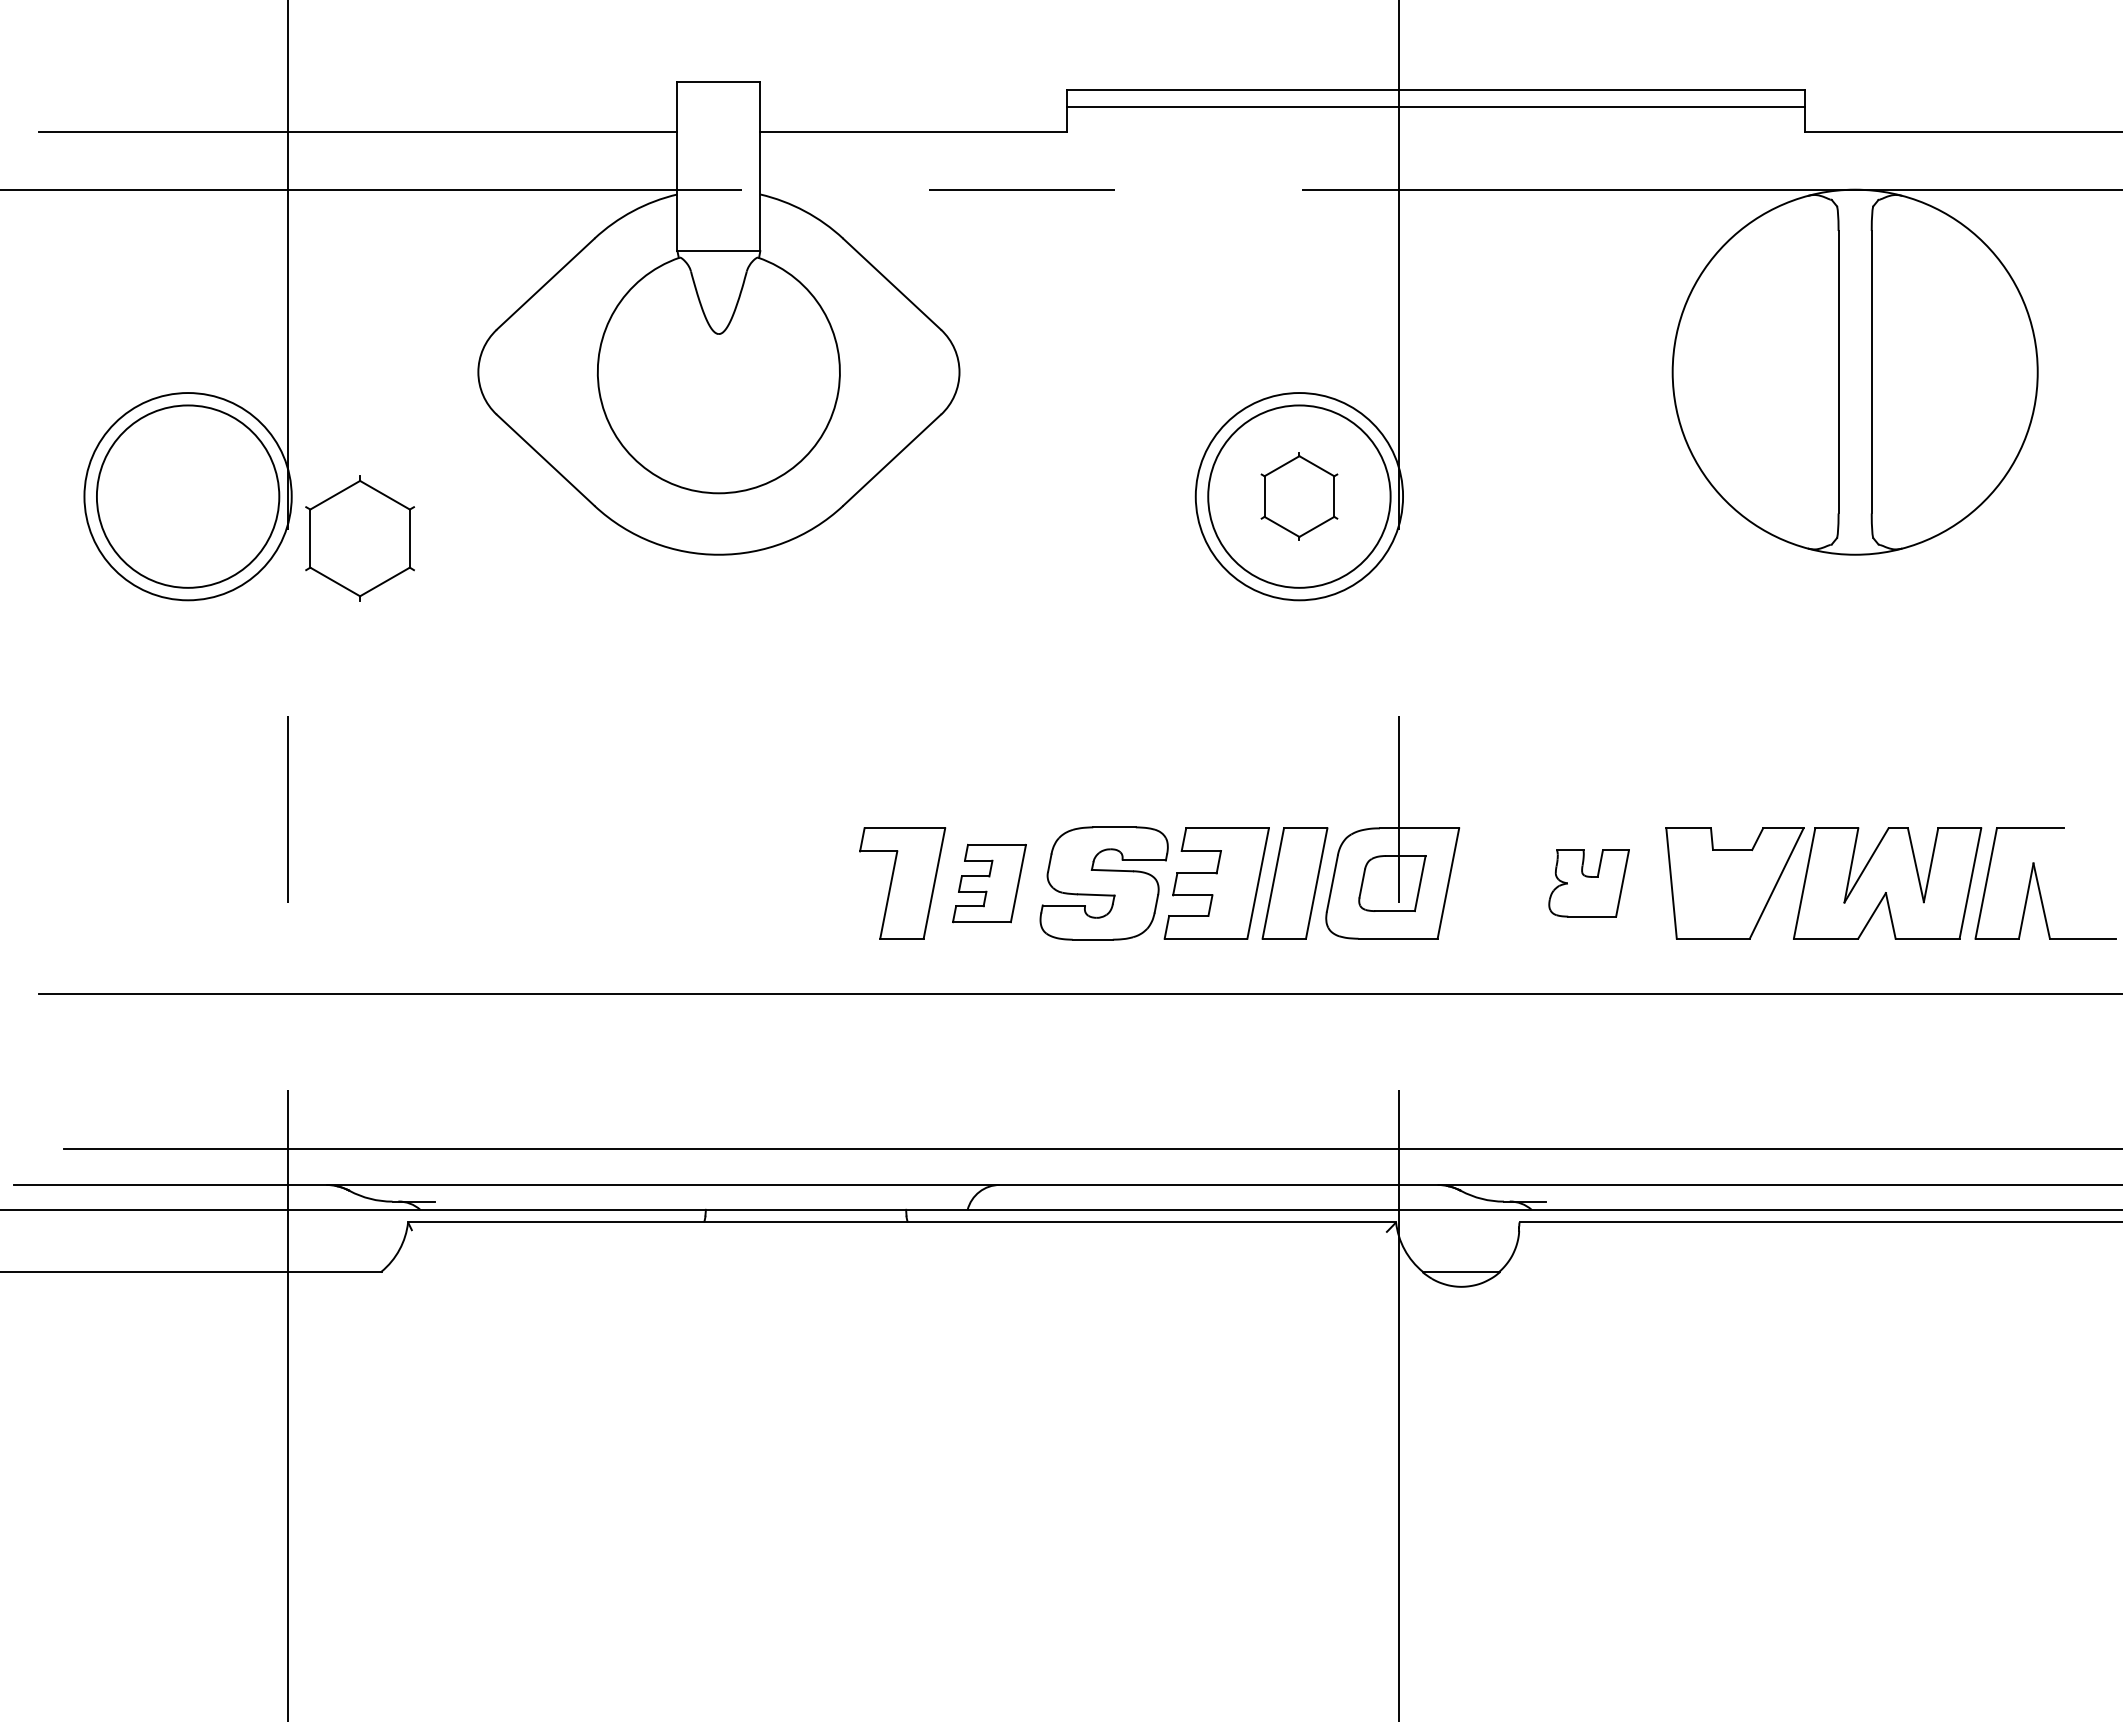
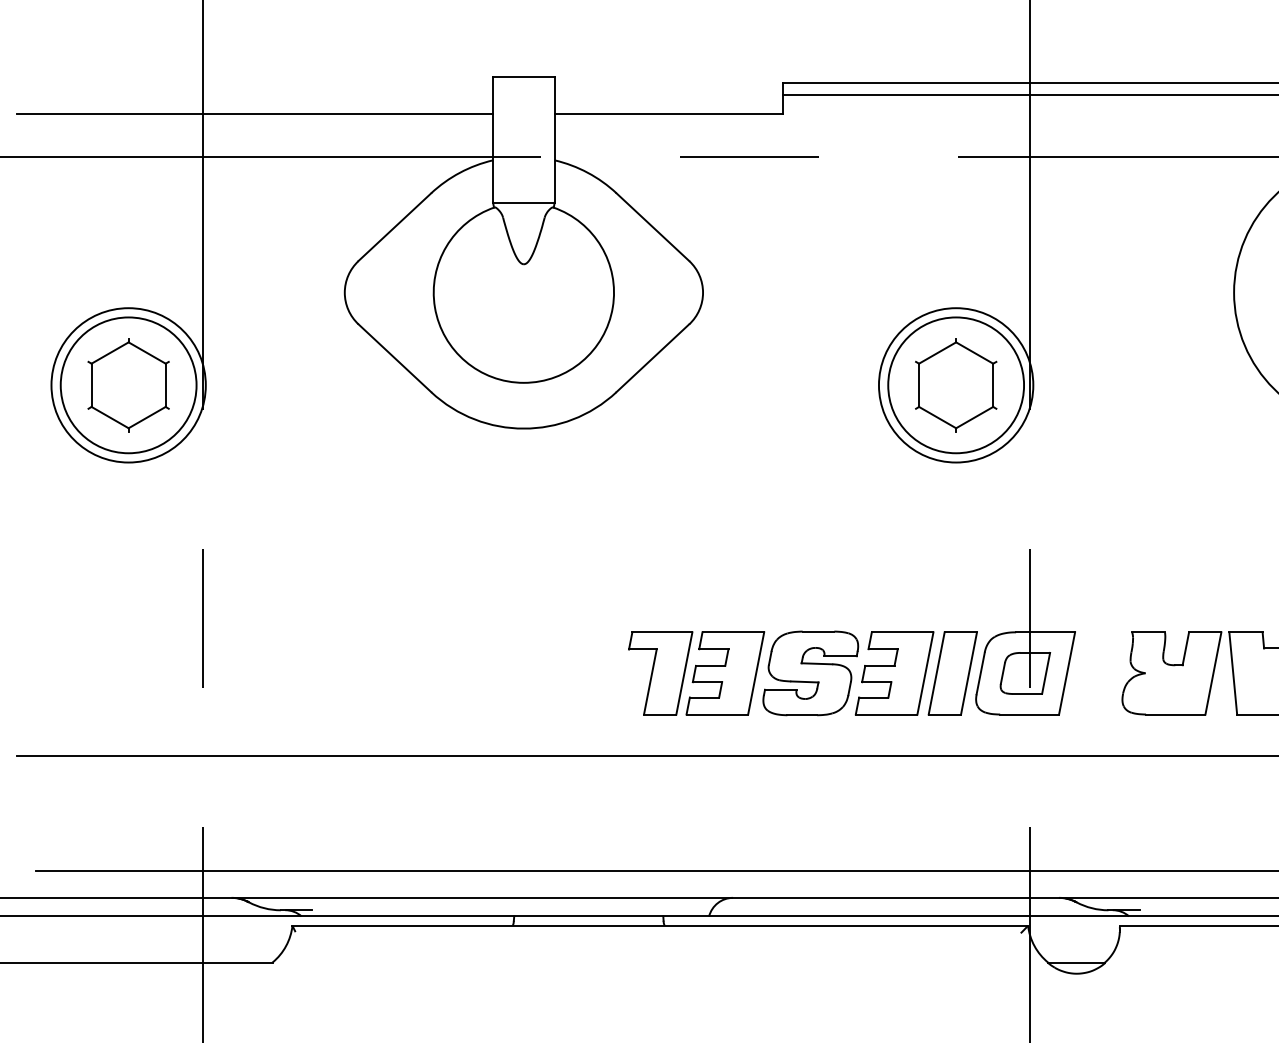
part: (1299, 496) -> (956, 385), size x1.43
part: (359, 538) -> (128, 385), moved
part: (989, 883) -> (725, 673), size x1.43
part: (1588, 883) -> (1171, 673), size x1.67

